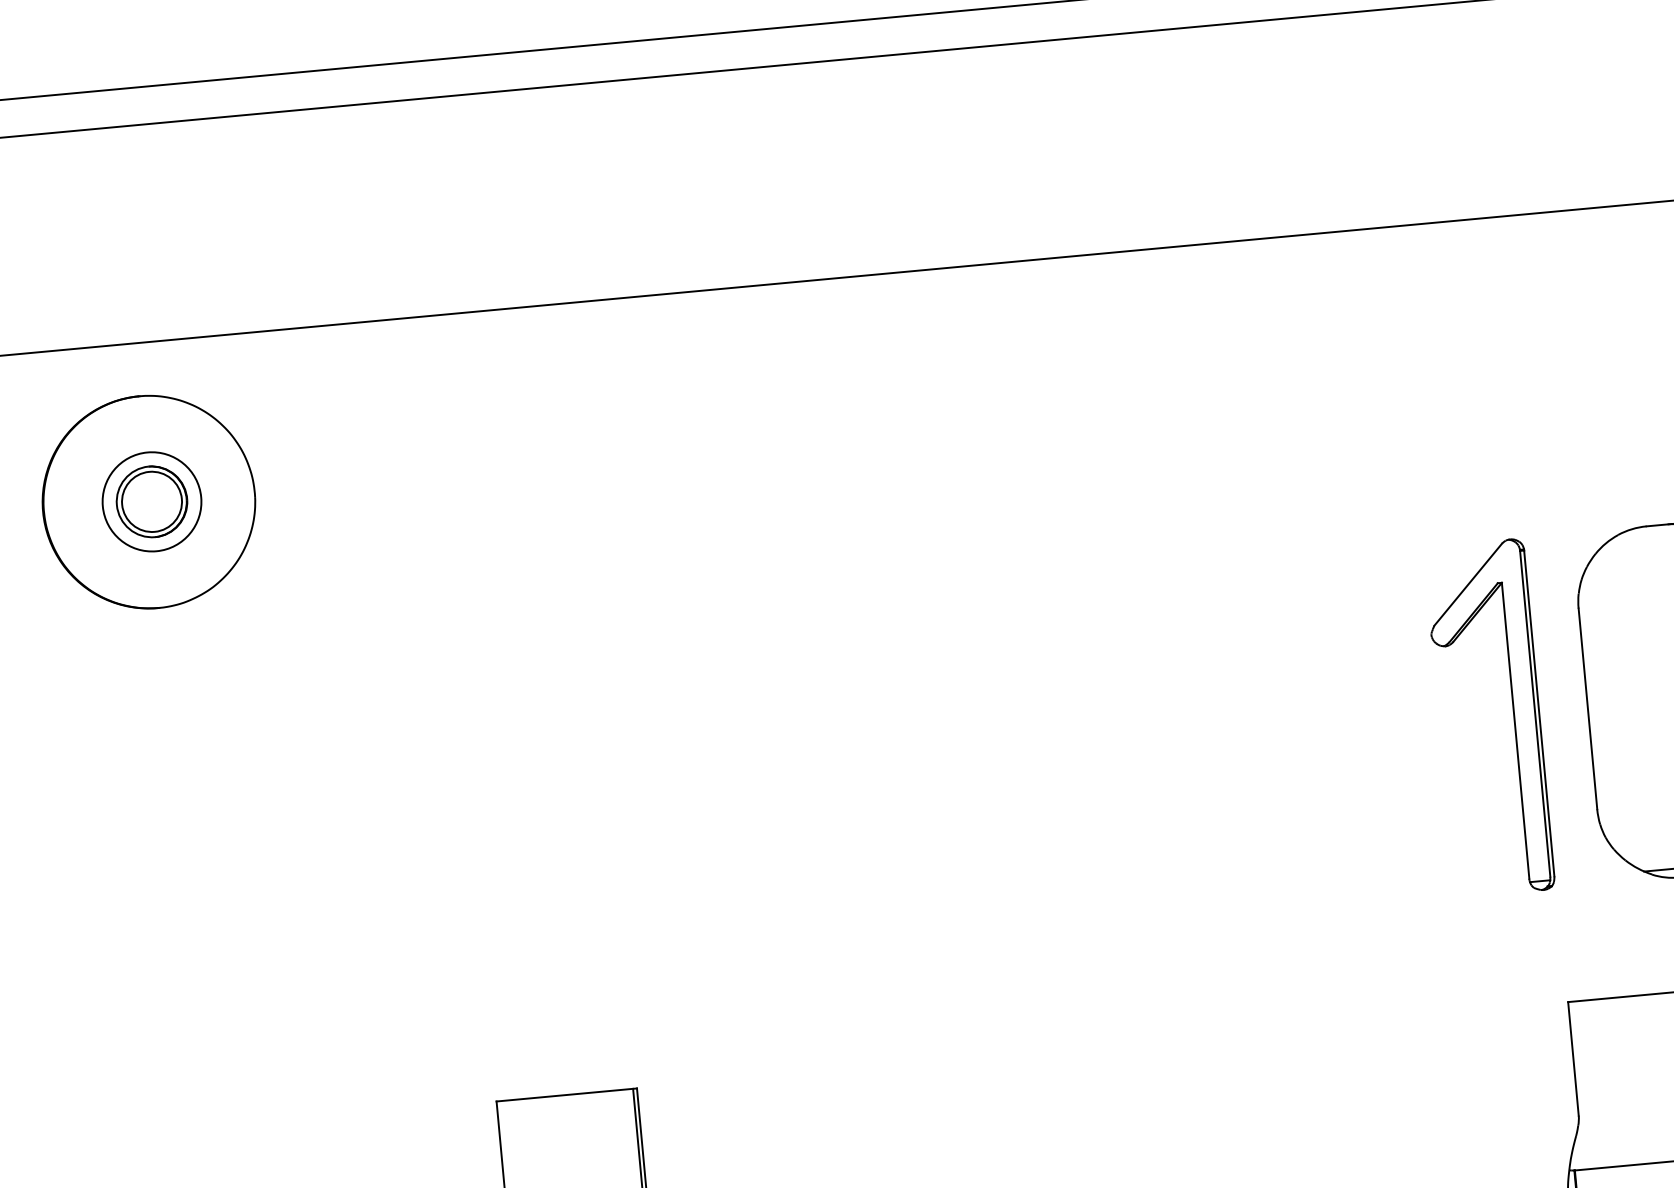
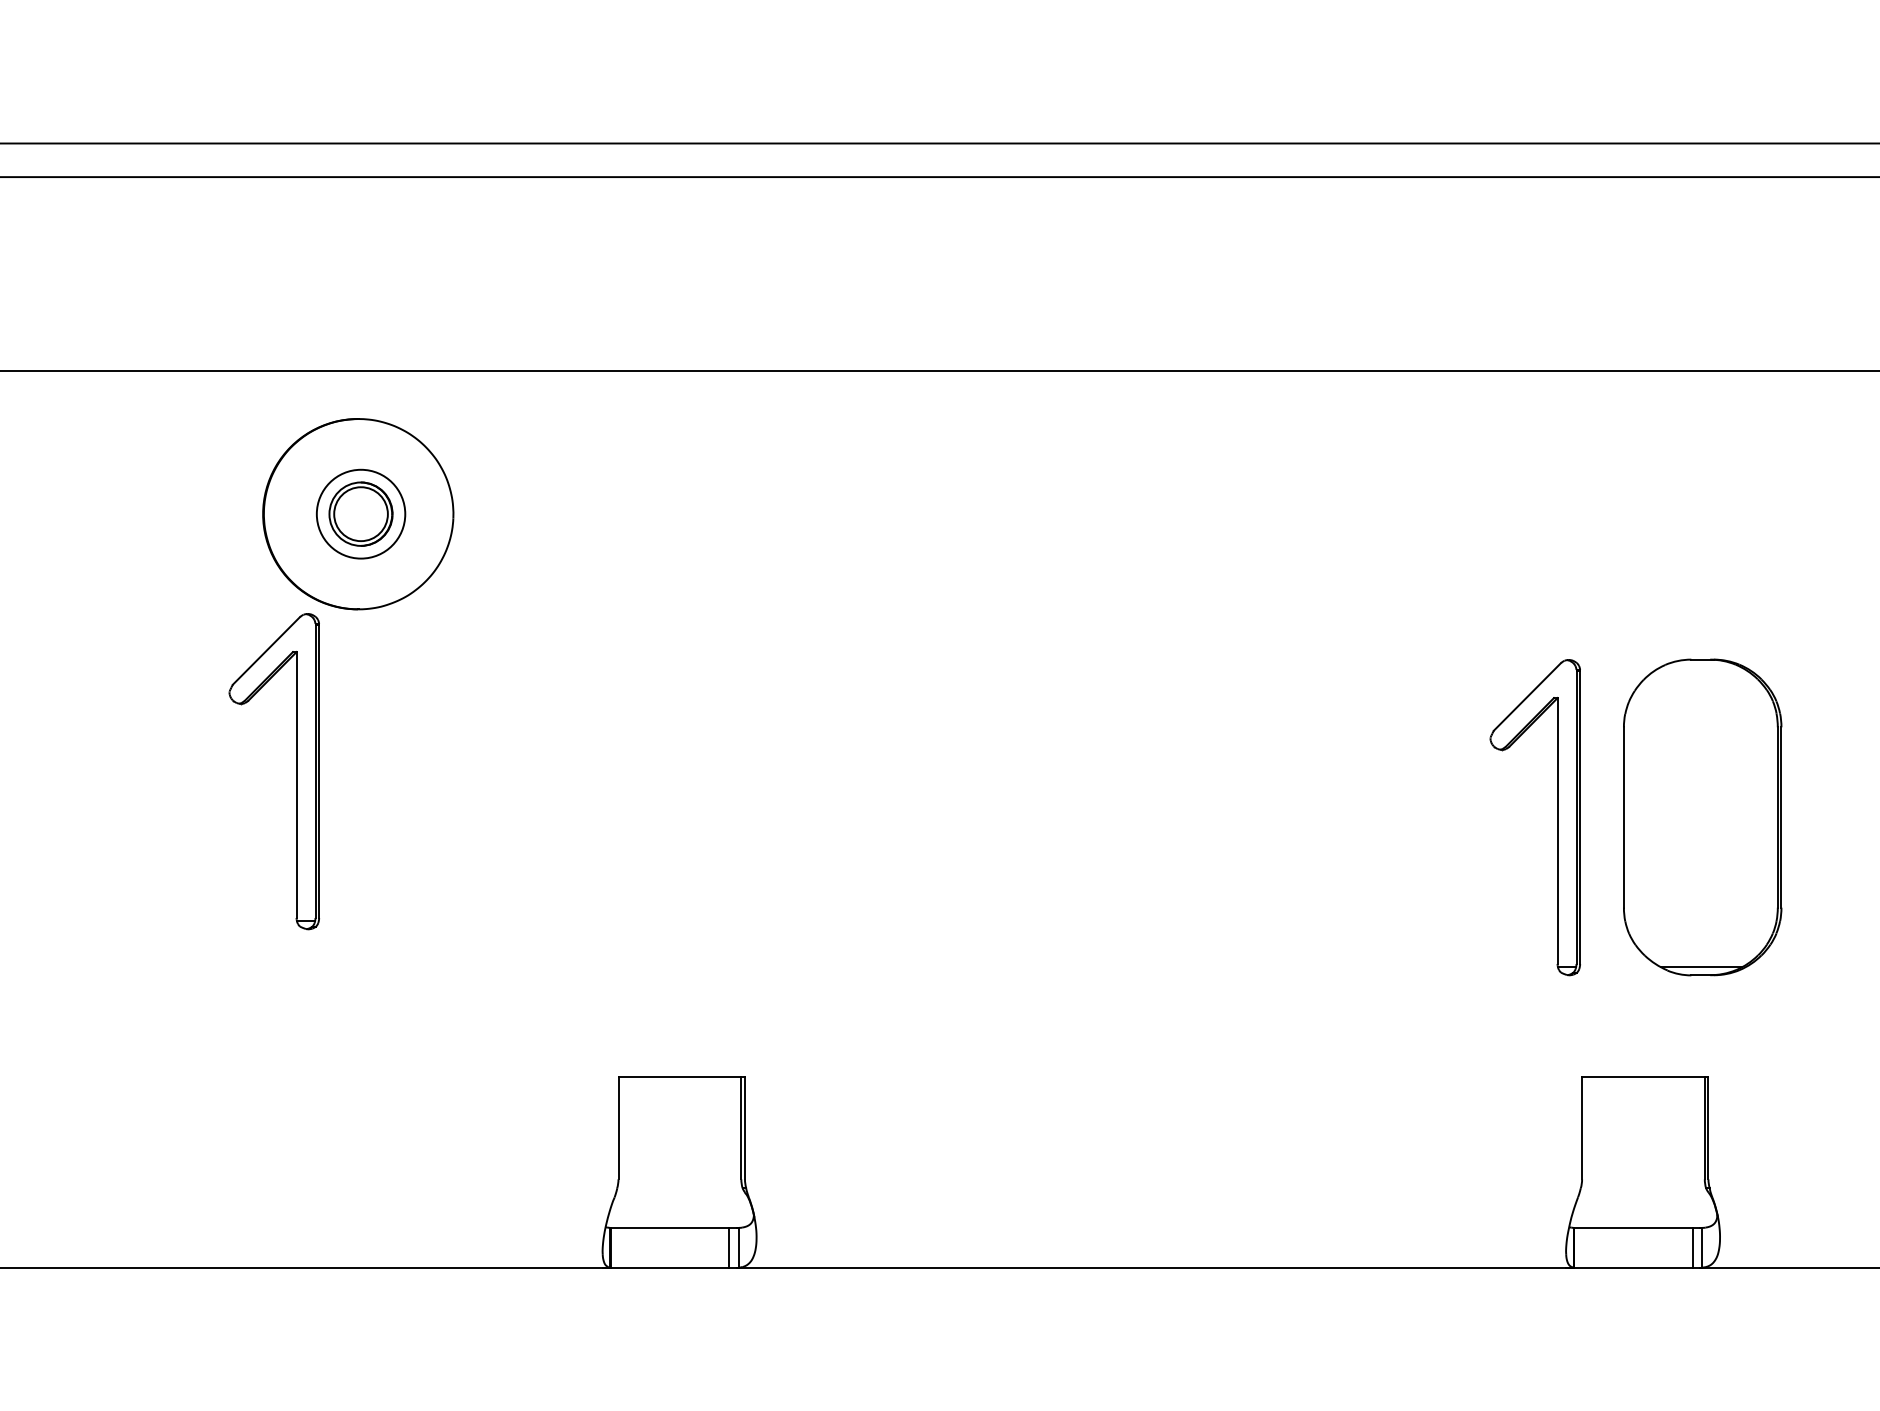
part: (106, 794) -> (296, 771), added

